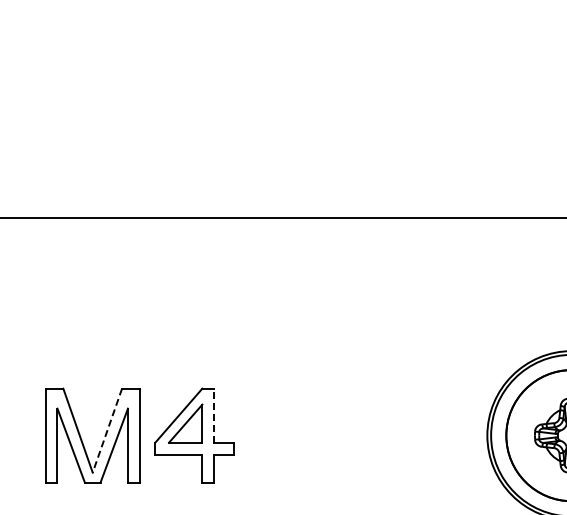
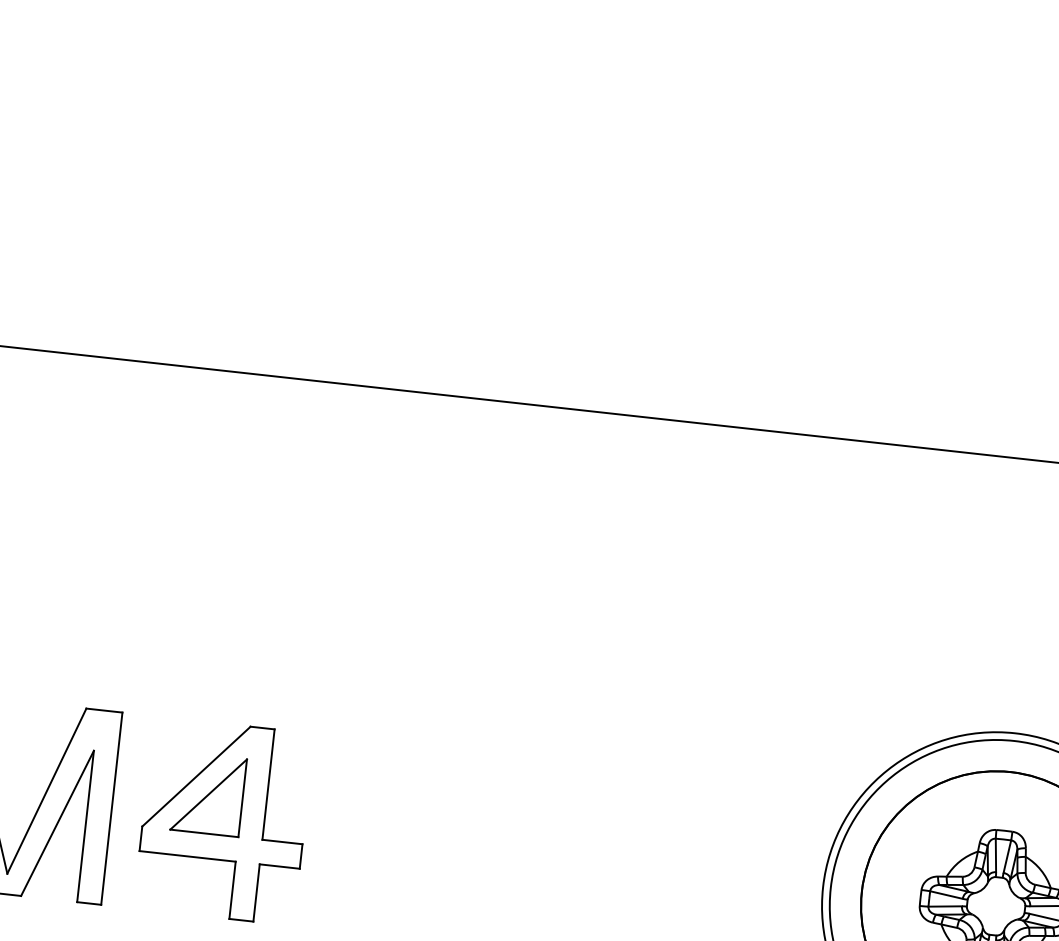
line: (214, 415) -> (269, 784), dashed -> solid
line: (107, 431) -> (46, 792), dashed -> solid

